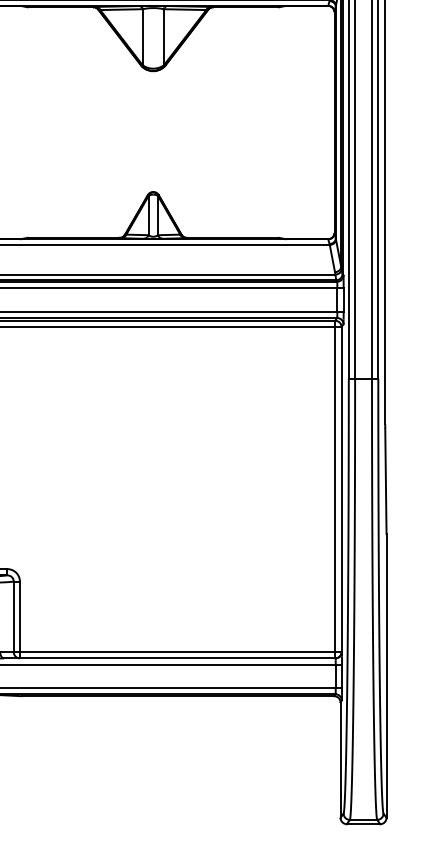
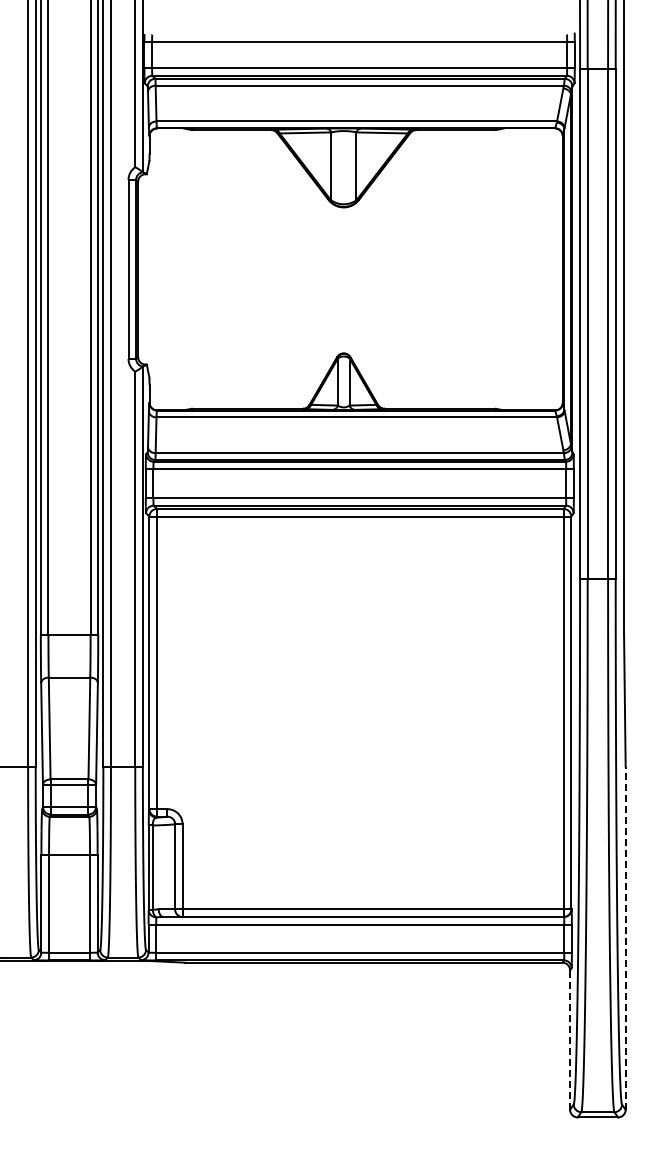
line: (386, 676) -> (625, 938), solid -> dashed
line: (340, 760) -> (570, 1040), solid -> dashed

